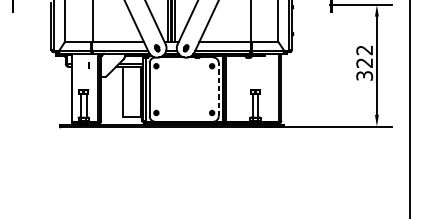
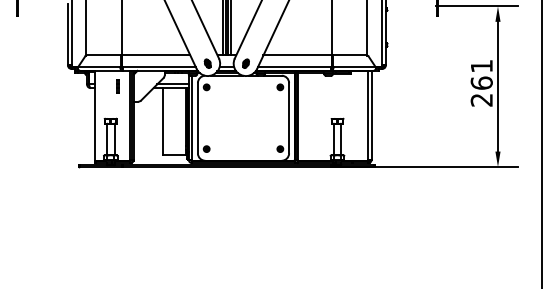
text: (364, 63) -> (481, 83), 322 -> 261
part: (88, 65) -> (117, 86), size x1.67
line: (219, 89) -> (289, 117), dashed -> solid

